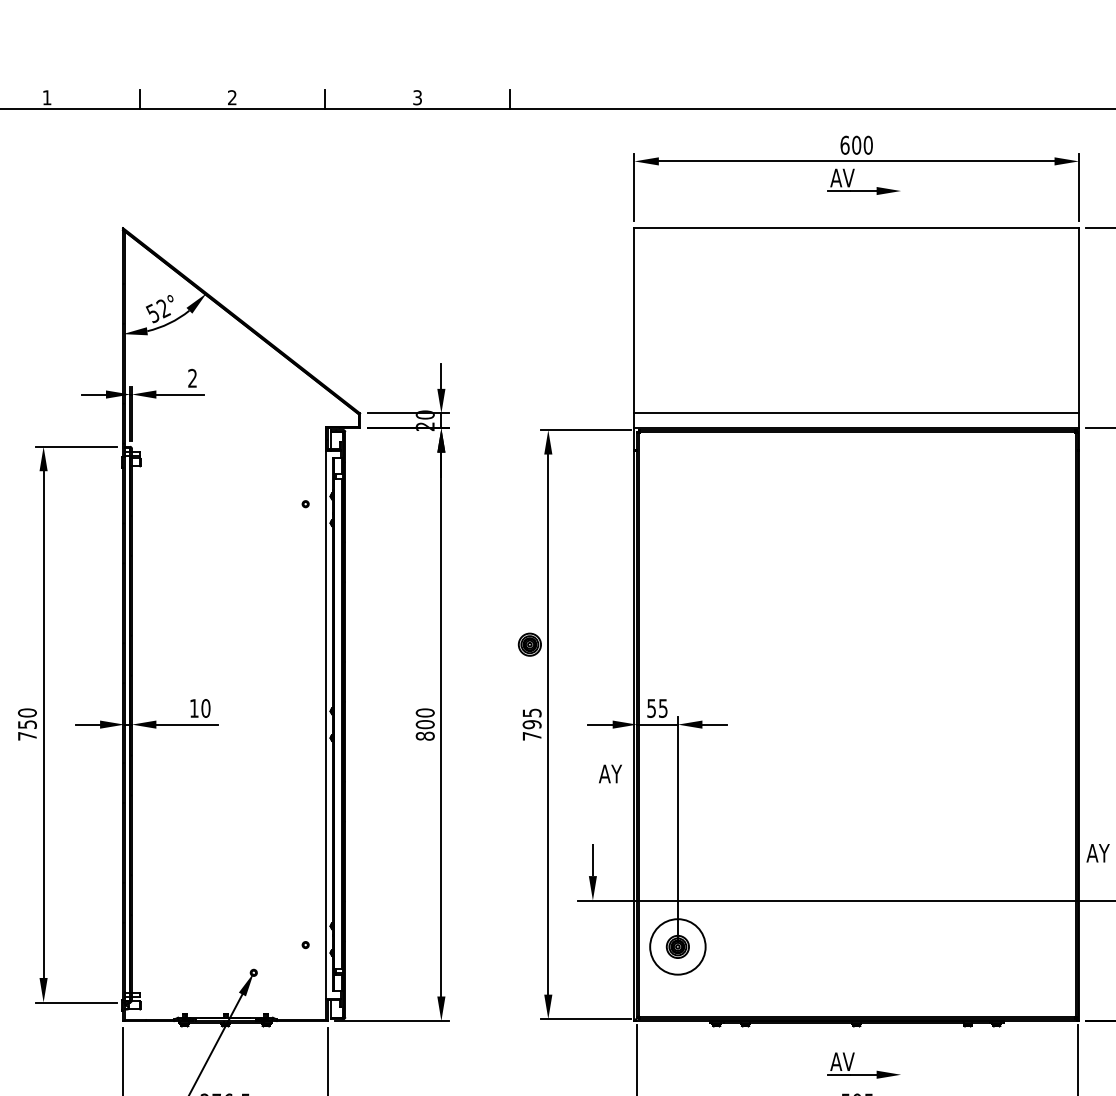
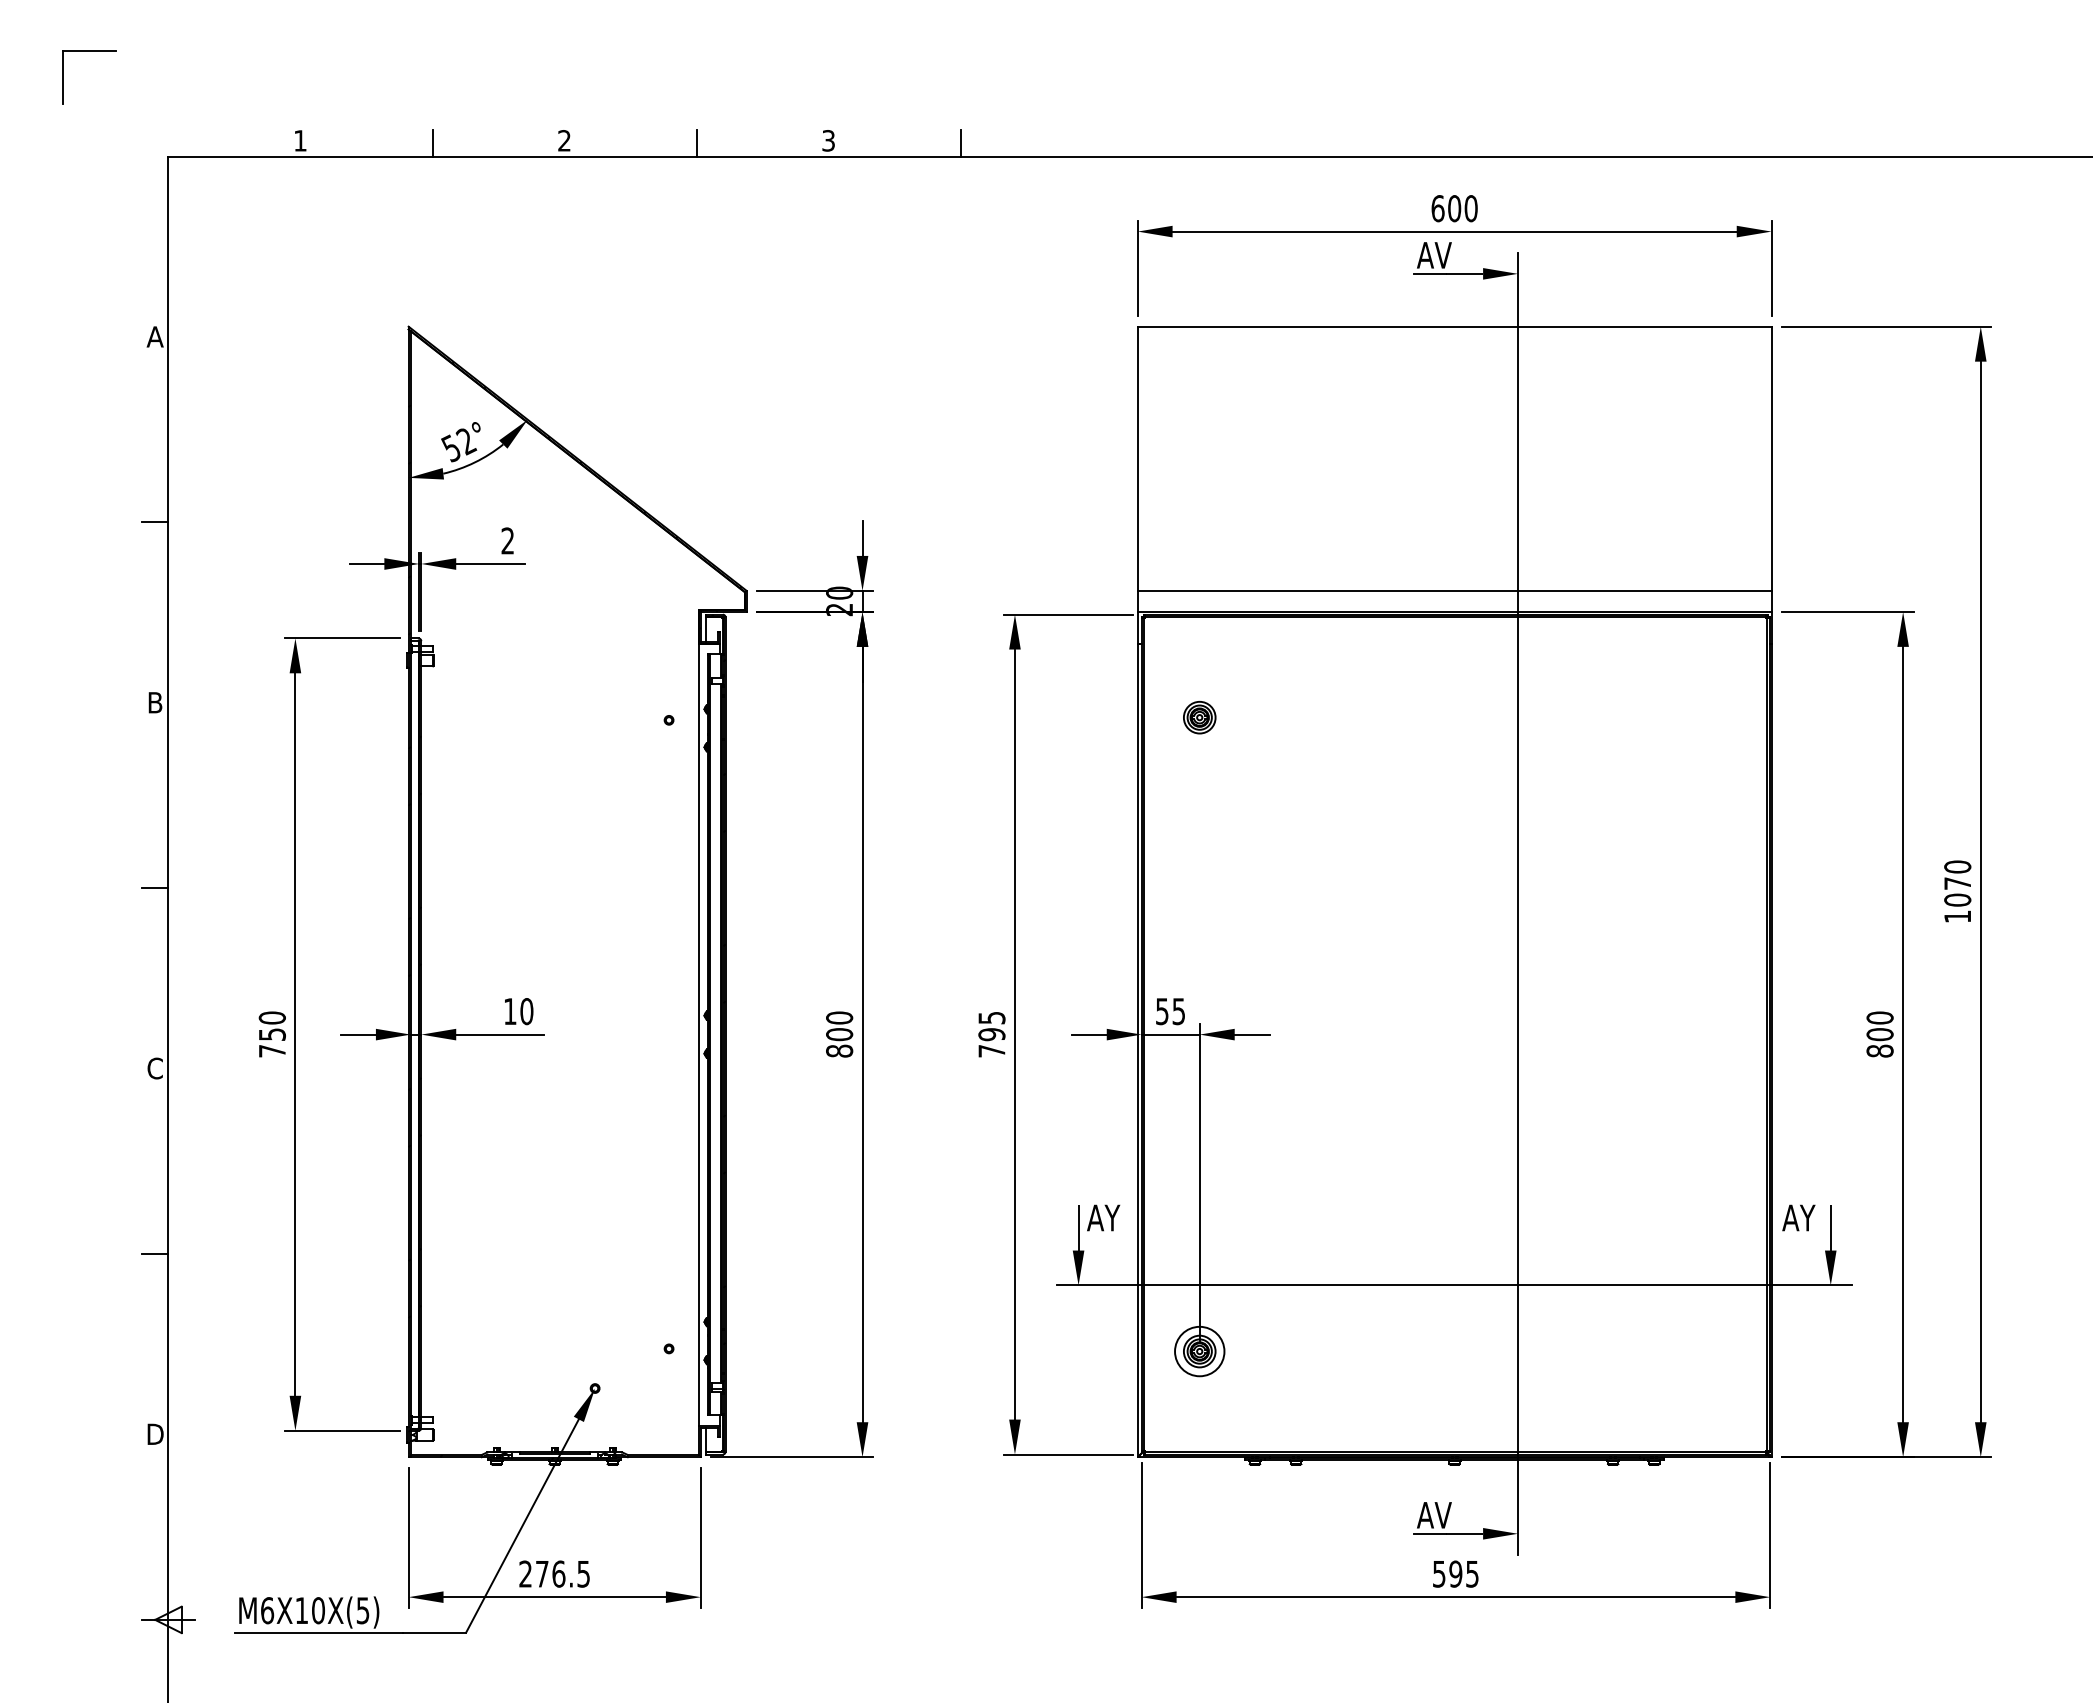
line: (900, 632) -> (1517, 903), added
part: (529, 644) -> (1199, 717), moved
text: (610, 773) -> (1103, 1217), moved
circle: (677, 946) -> (1199, 1351), size x0.62

